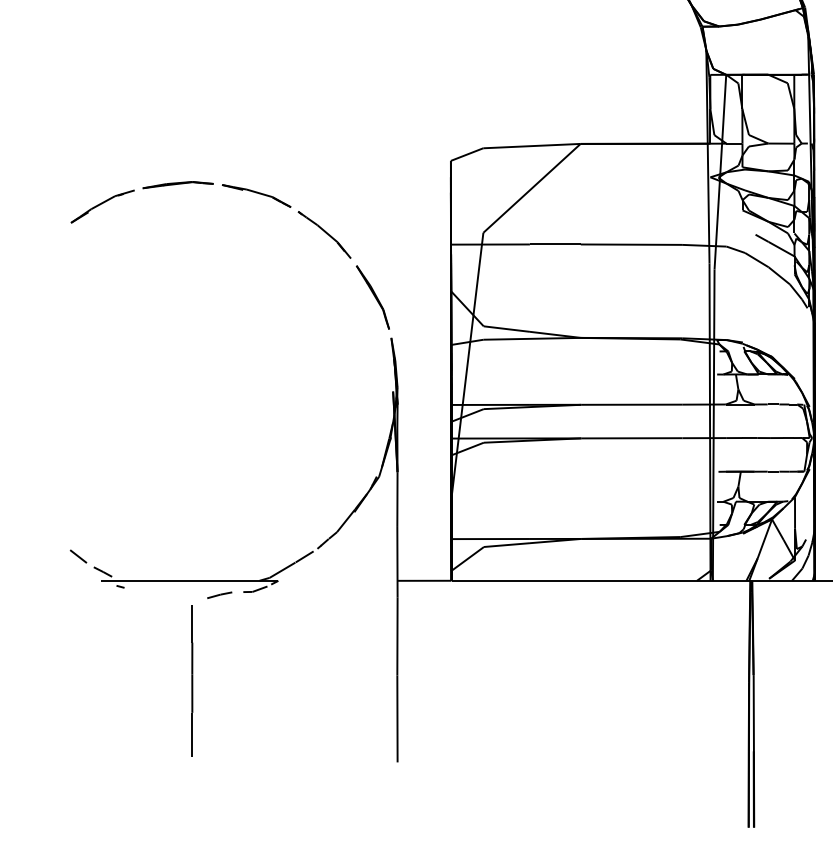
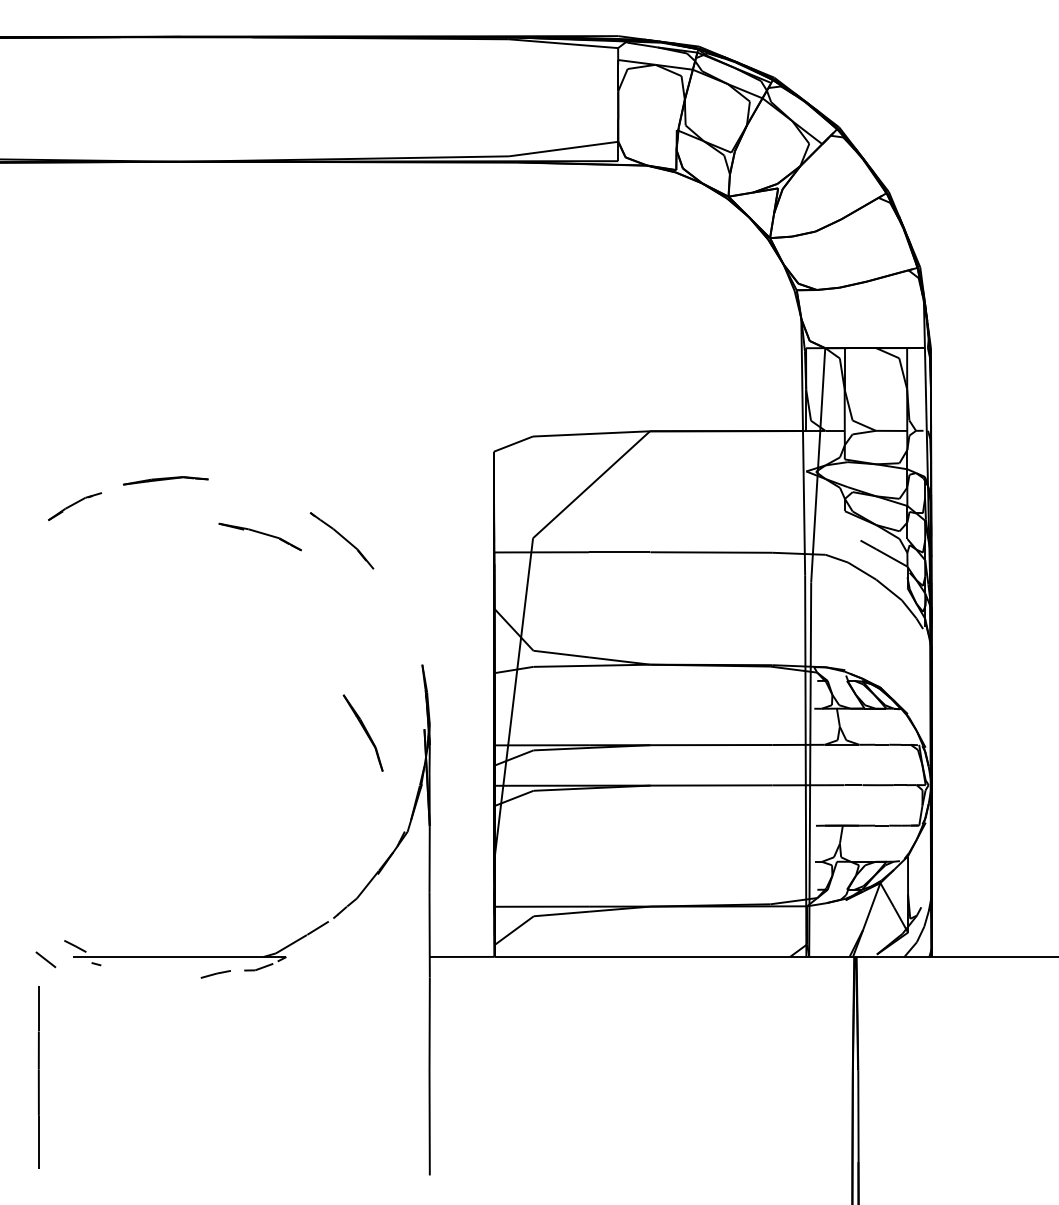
part: (256, 195) -> (259, 536), moved
part: (102, 206) -> (74, 506), size x0.7
part: (372, 297) -> (362, 732), moved
line: (78, 556) -> (45, 959), moved
line: (192, 680) -> (38, 1077), moved

